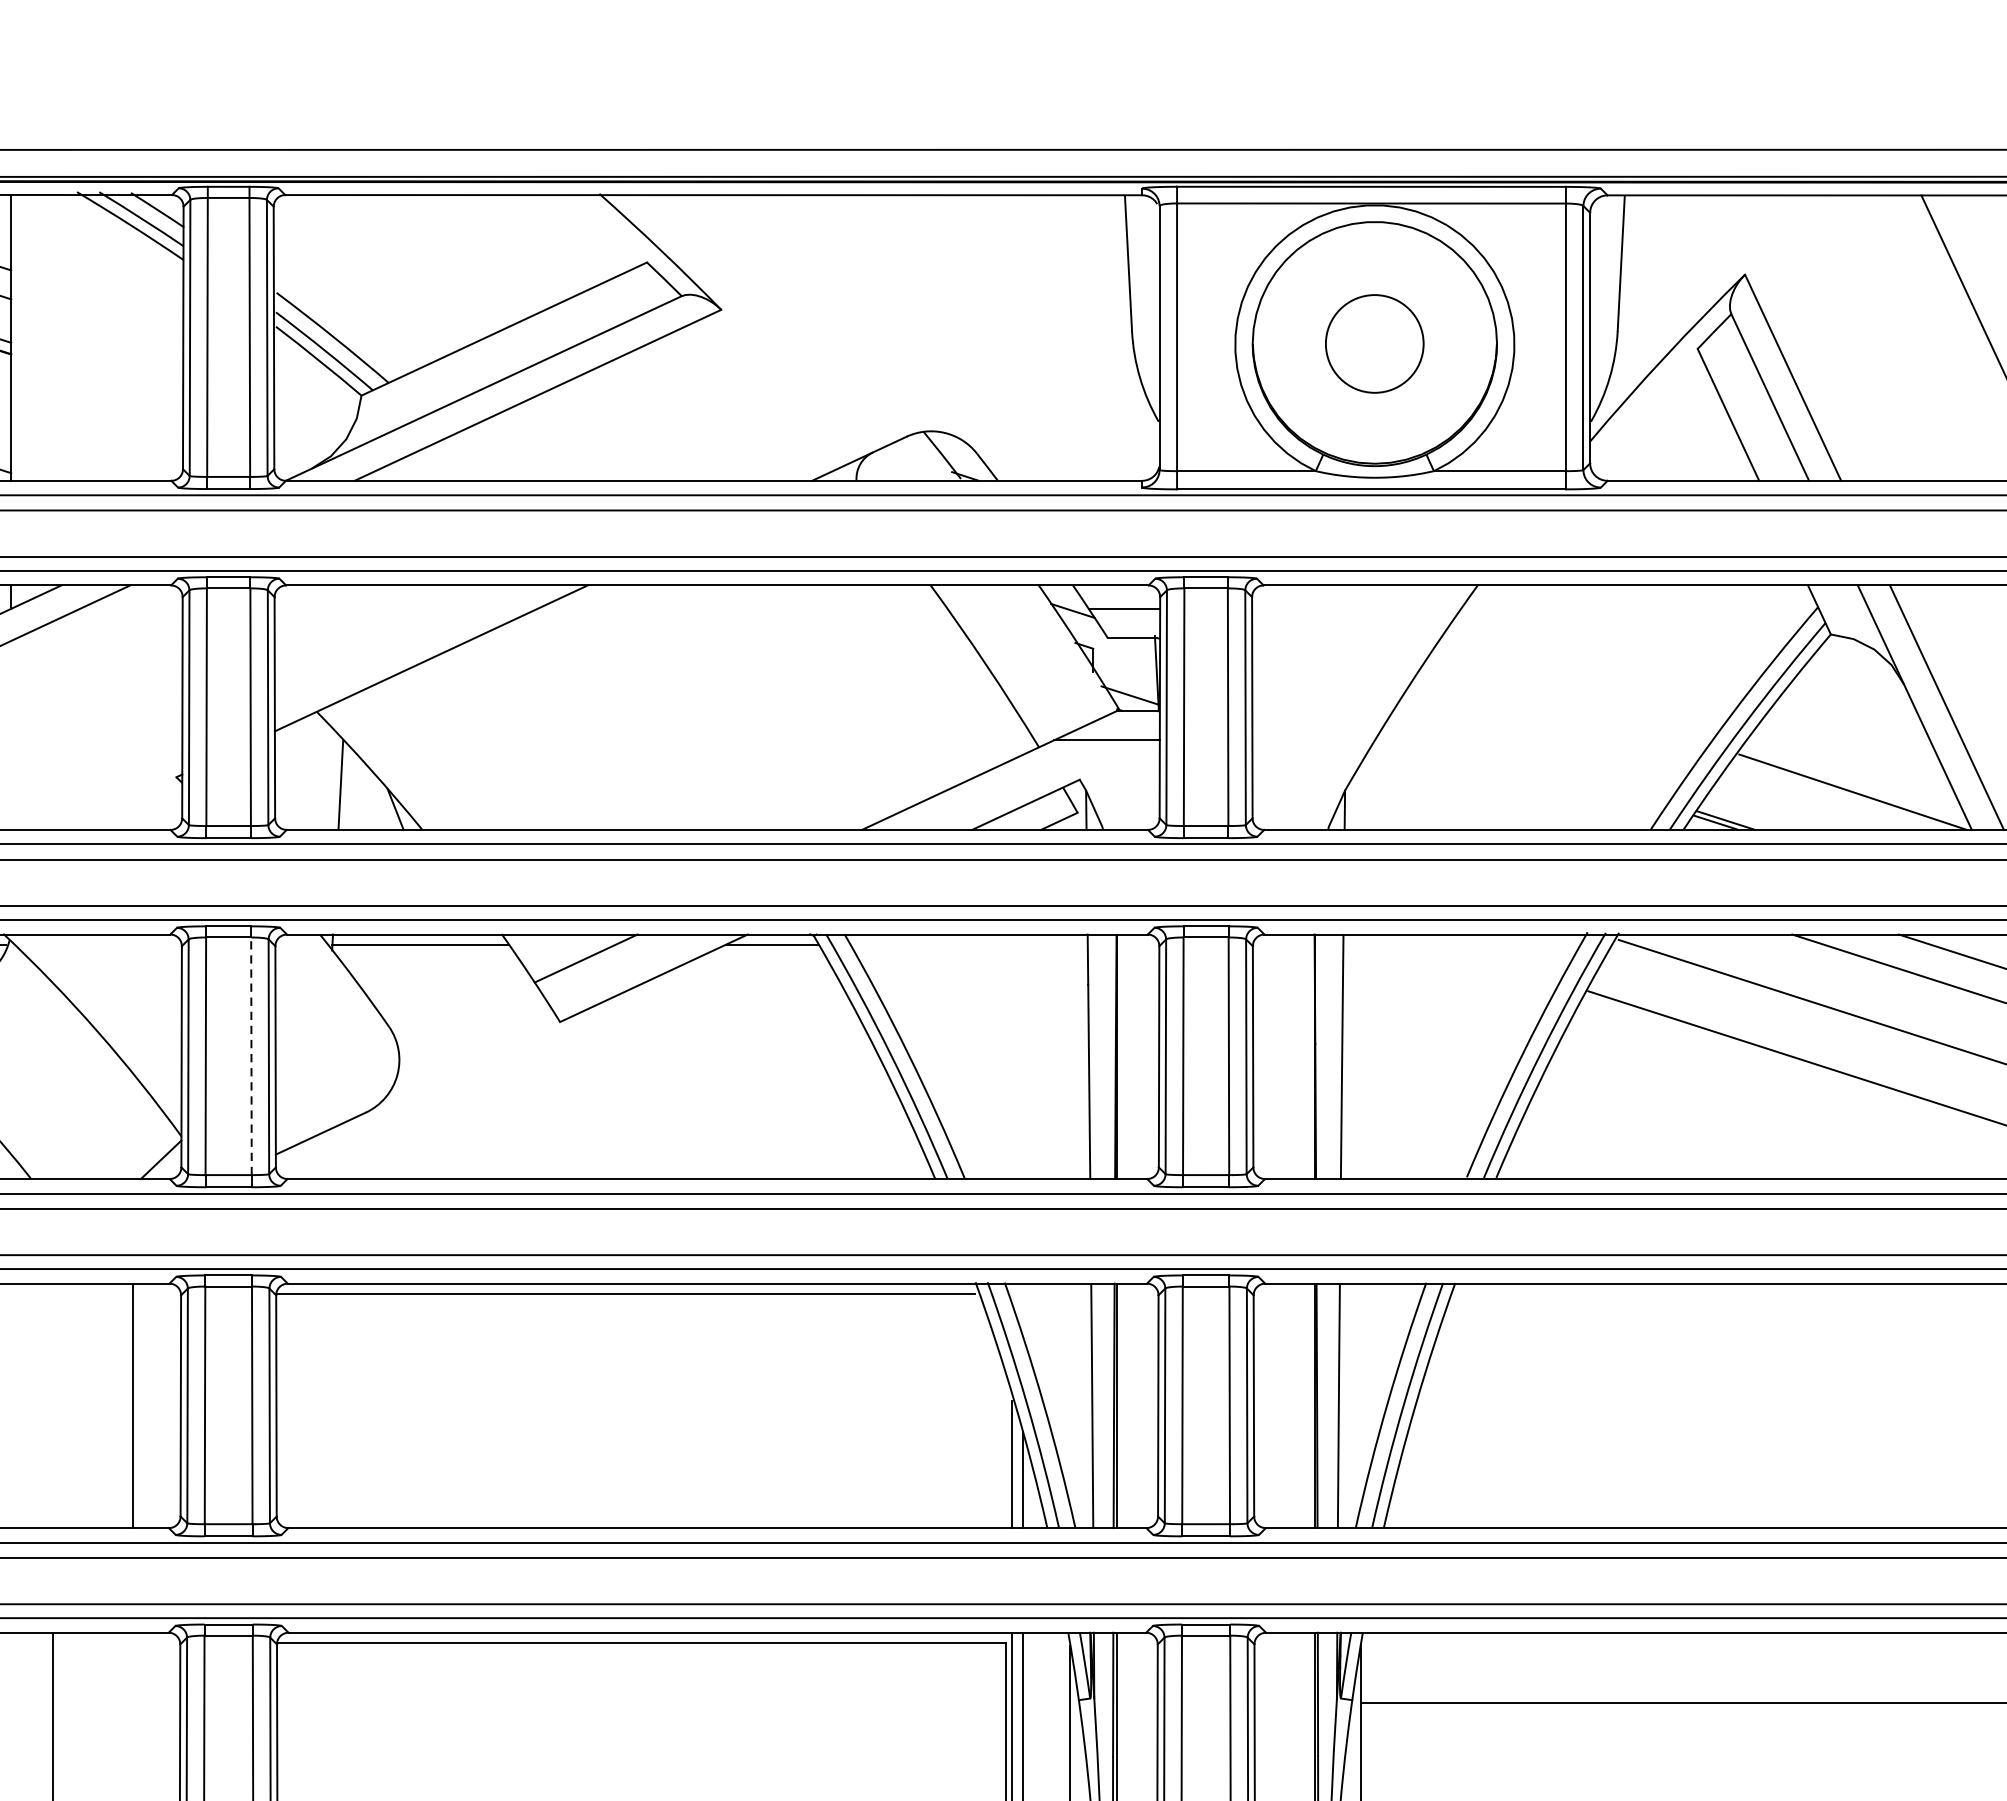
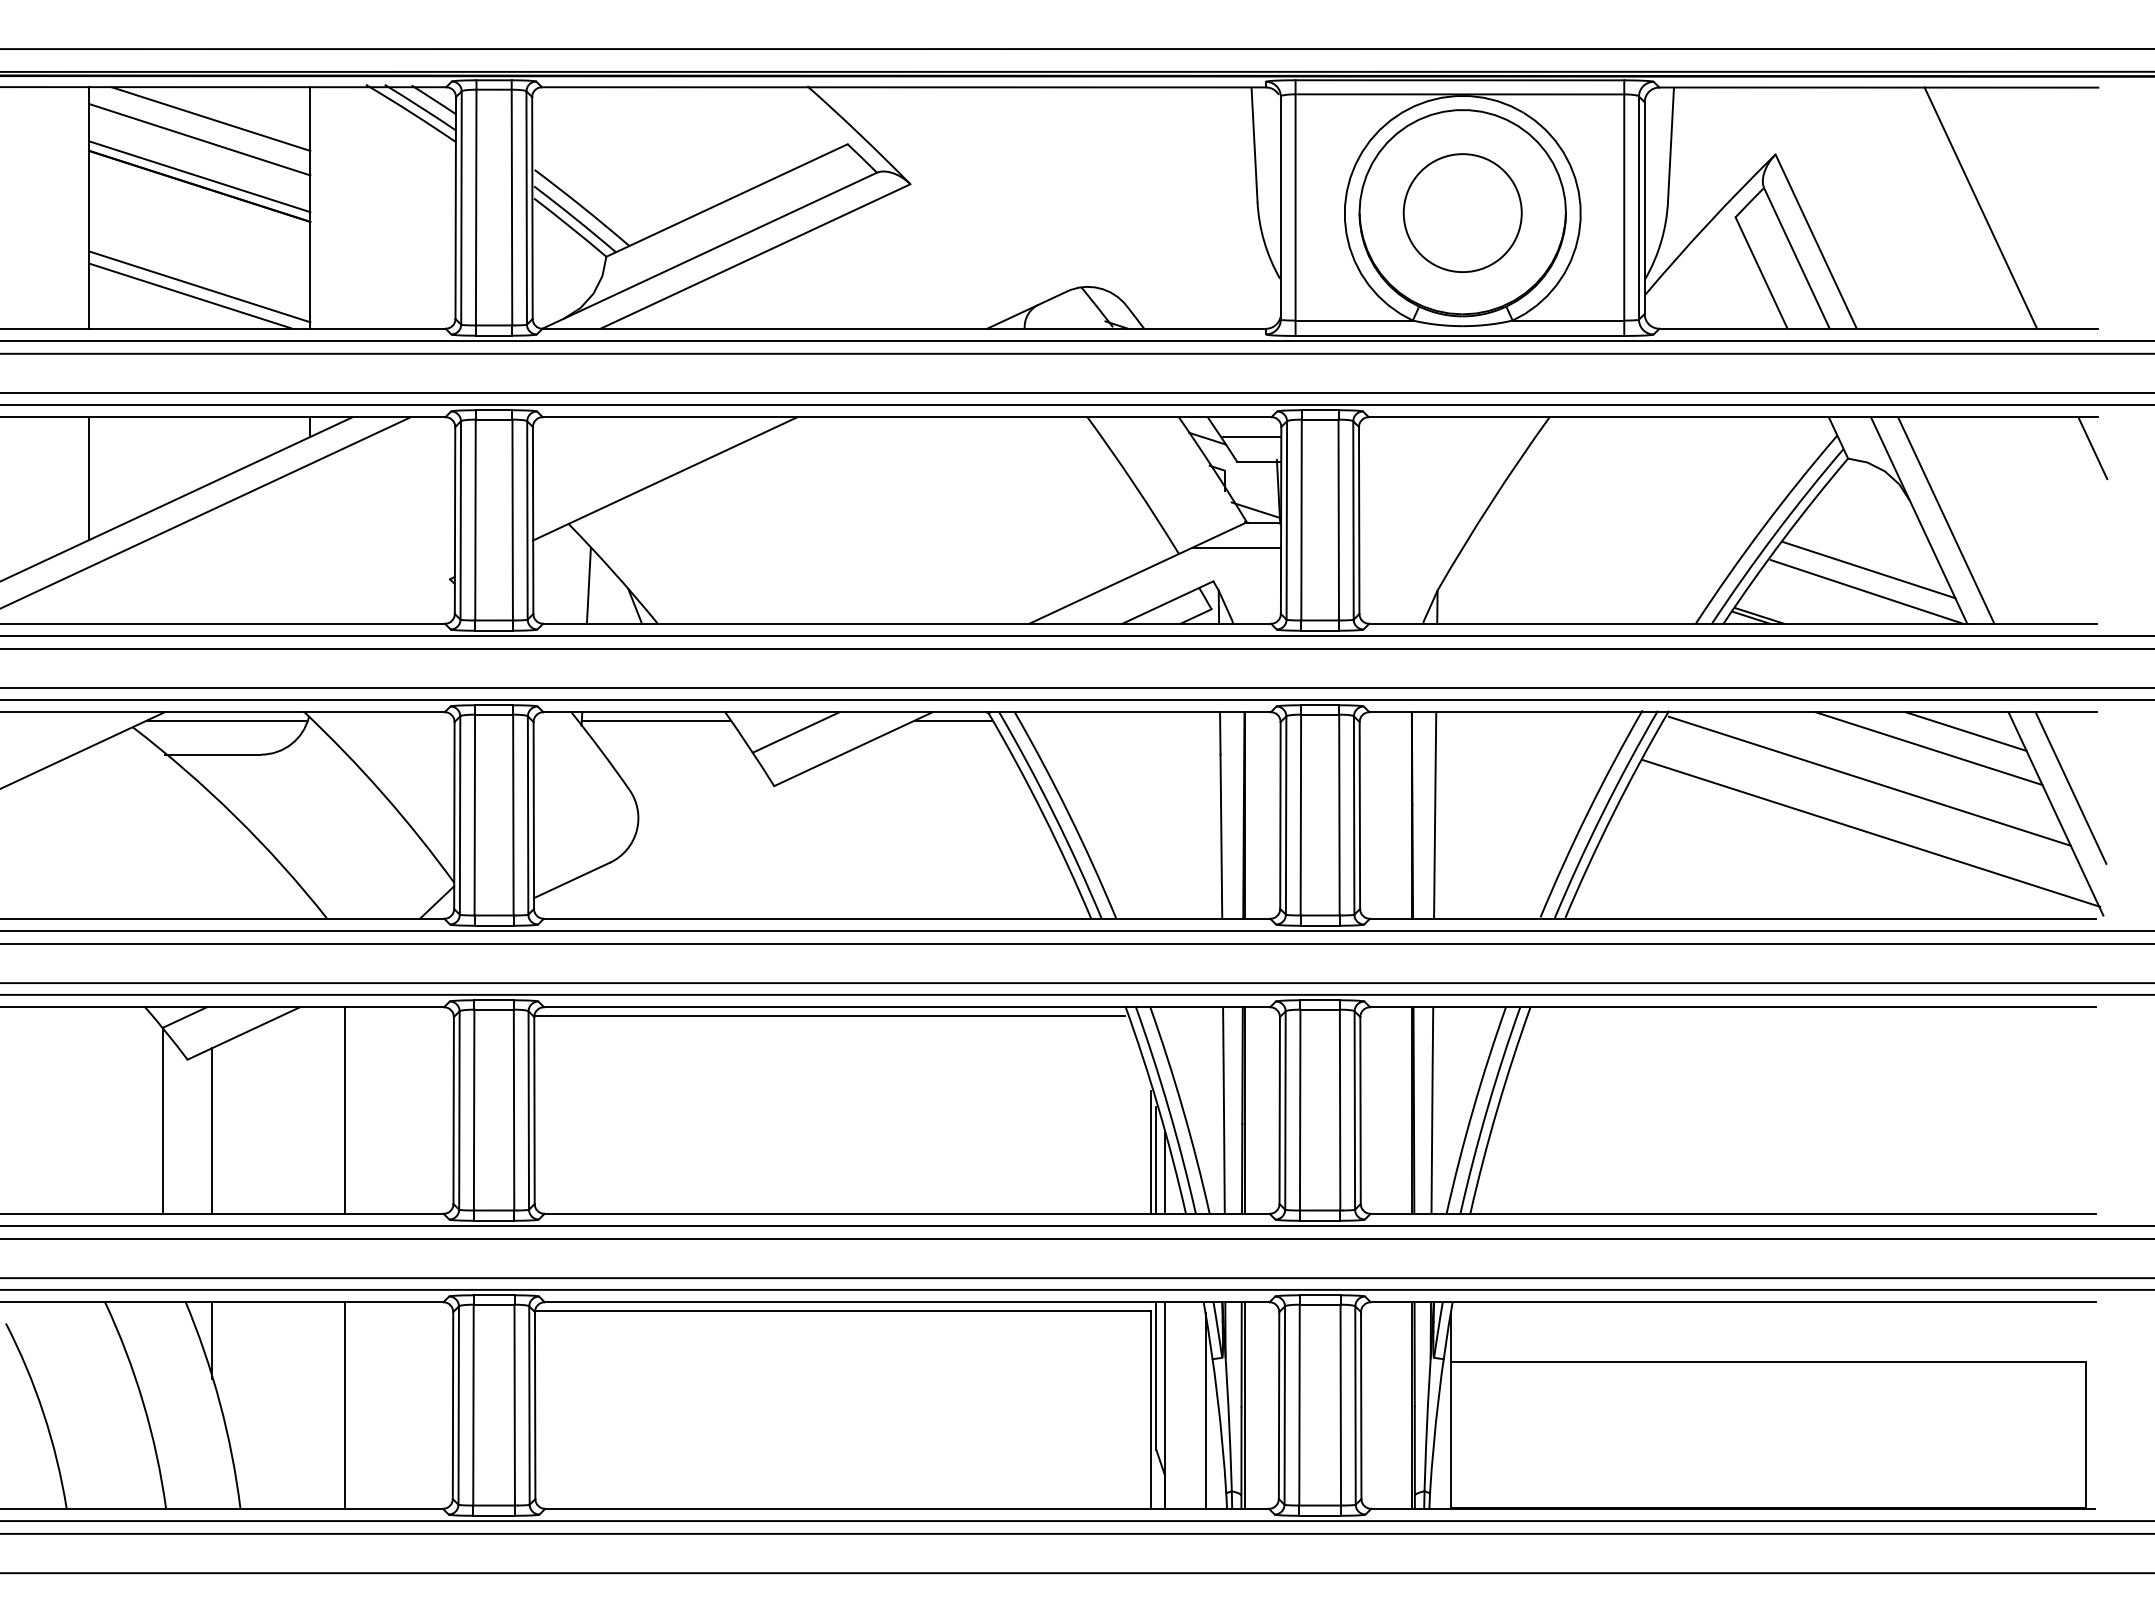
circle: (1374, 343) -> (1462, 212), size x1.43
line: (1854, 765) -> (1868, 569), added
line: (251, 1055) -> (513, 814), dashed -> solid
line: (133, 1405) -> (345, 1110), moved
line: (1005, 1455) -> (1150, 1152), added

